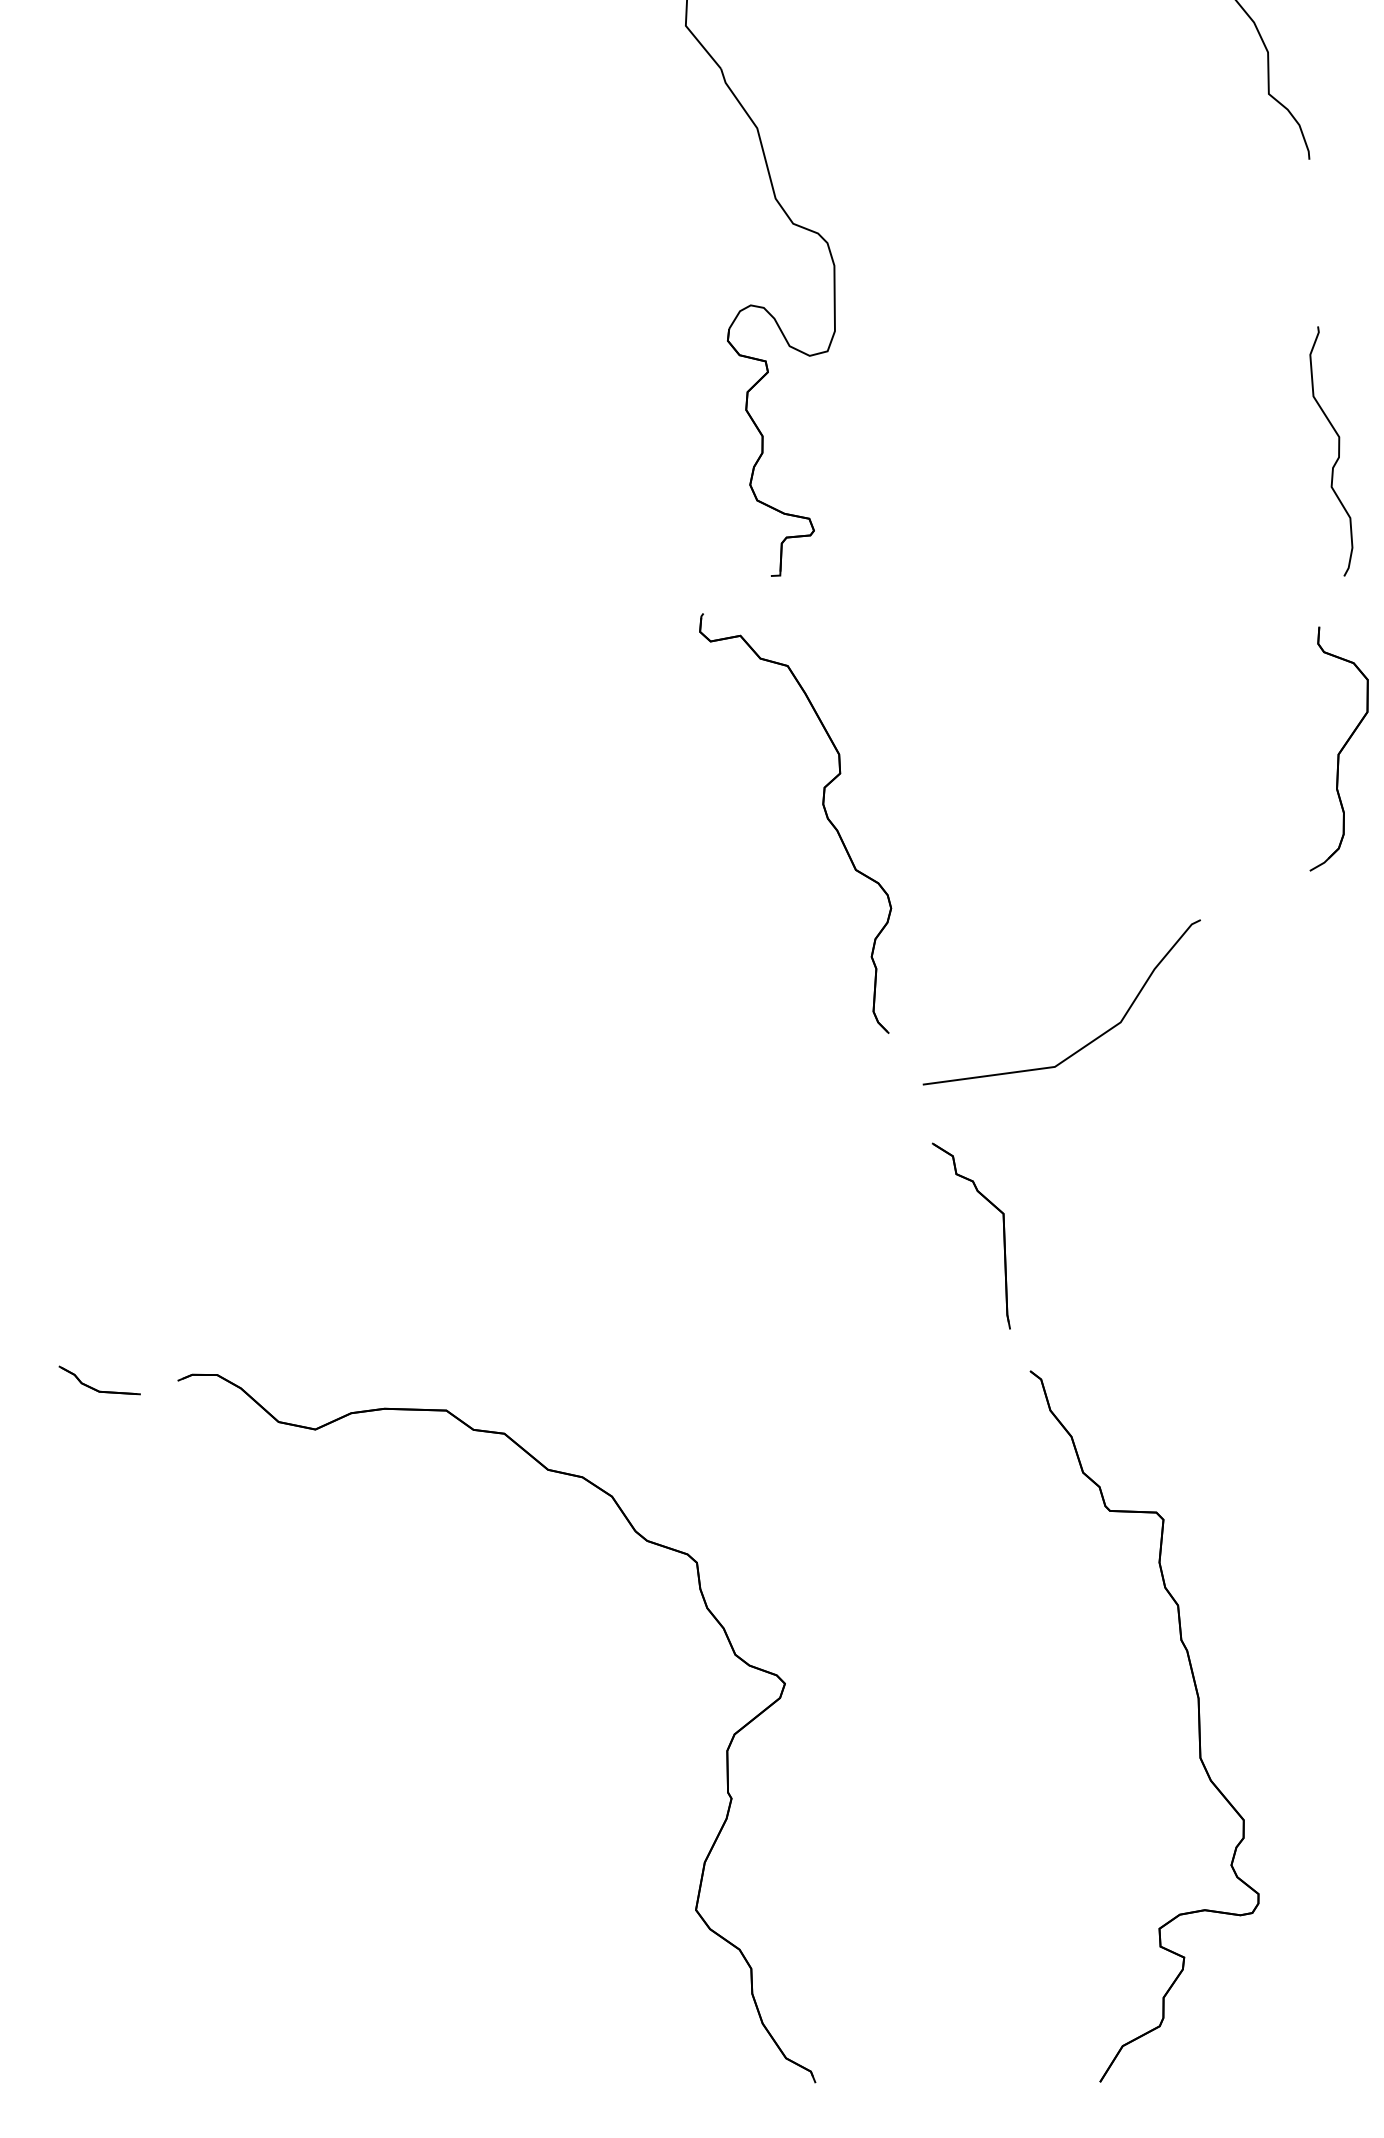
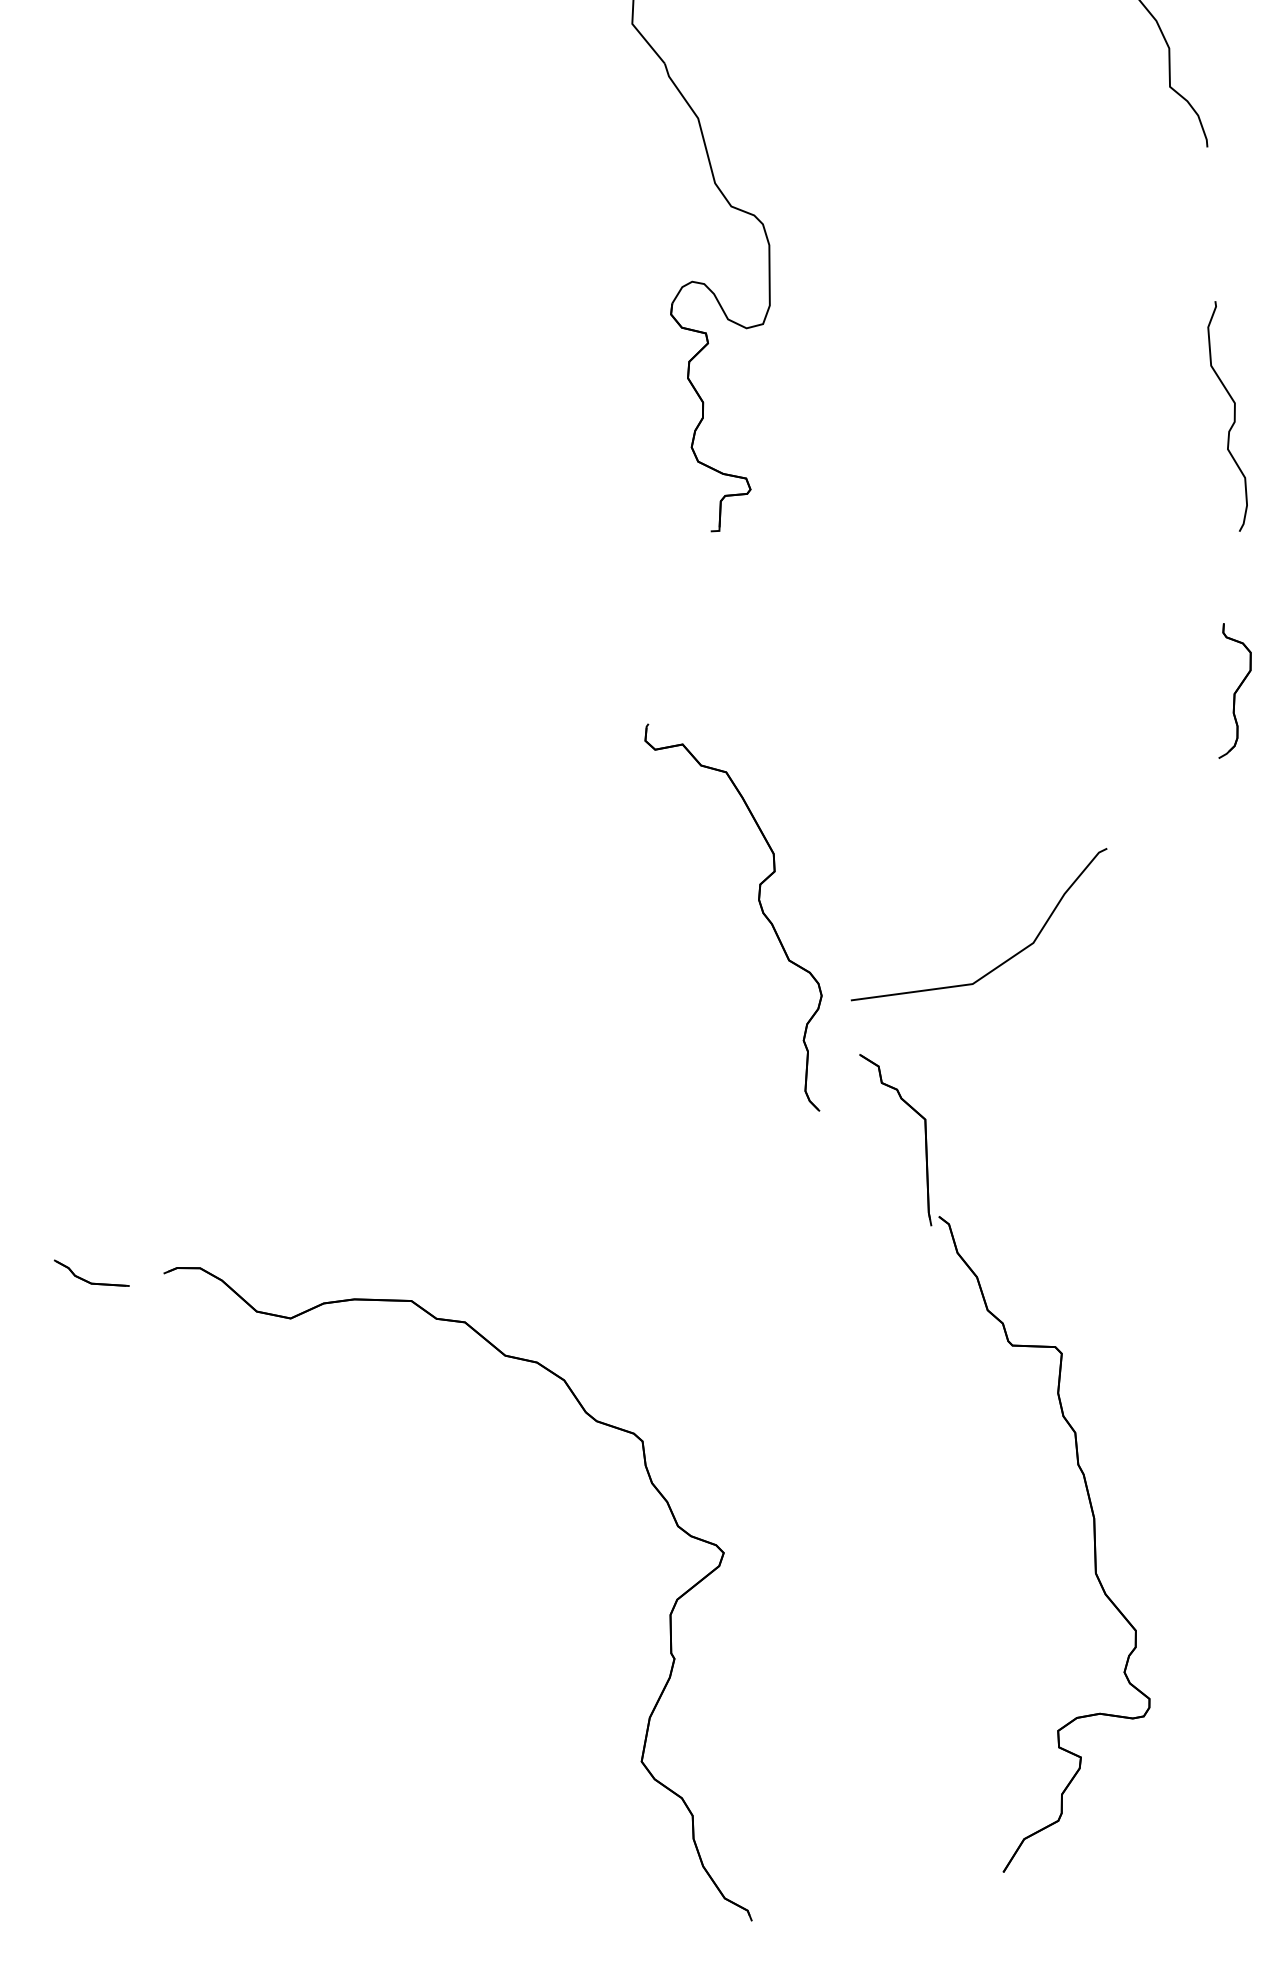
part: (1338, 748) -> (1234, 690), size x0.6
part: (824, 813) -> (760, 908), moved
part: (1197, 1721) -> (1093, 1539), moved

